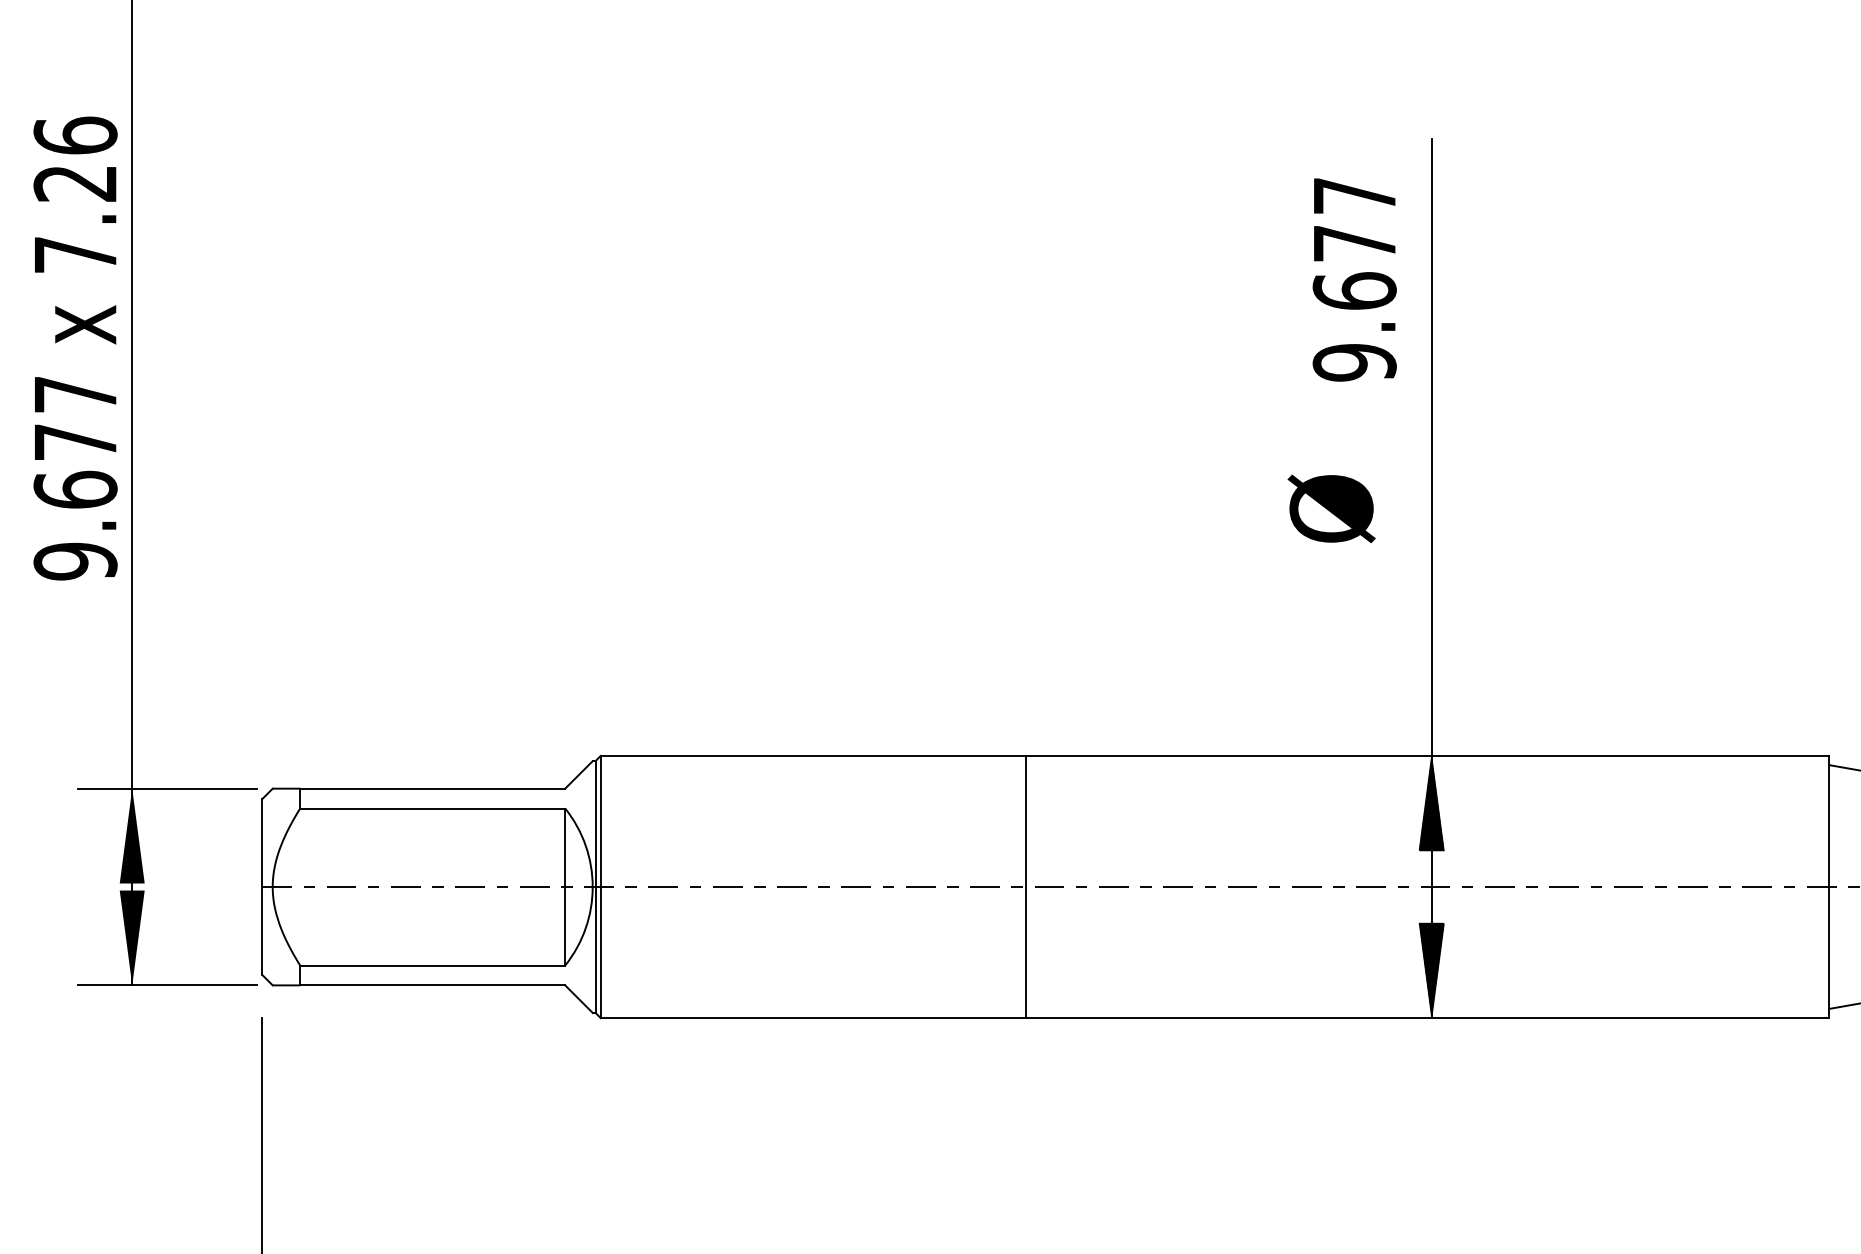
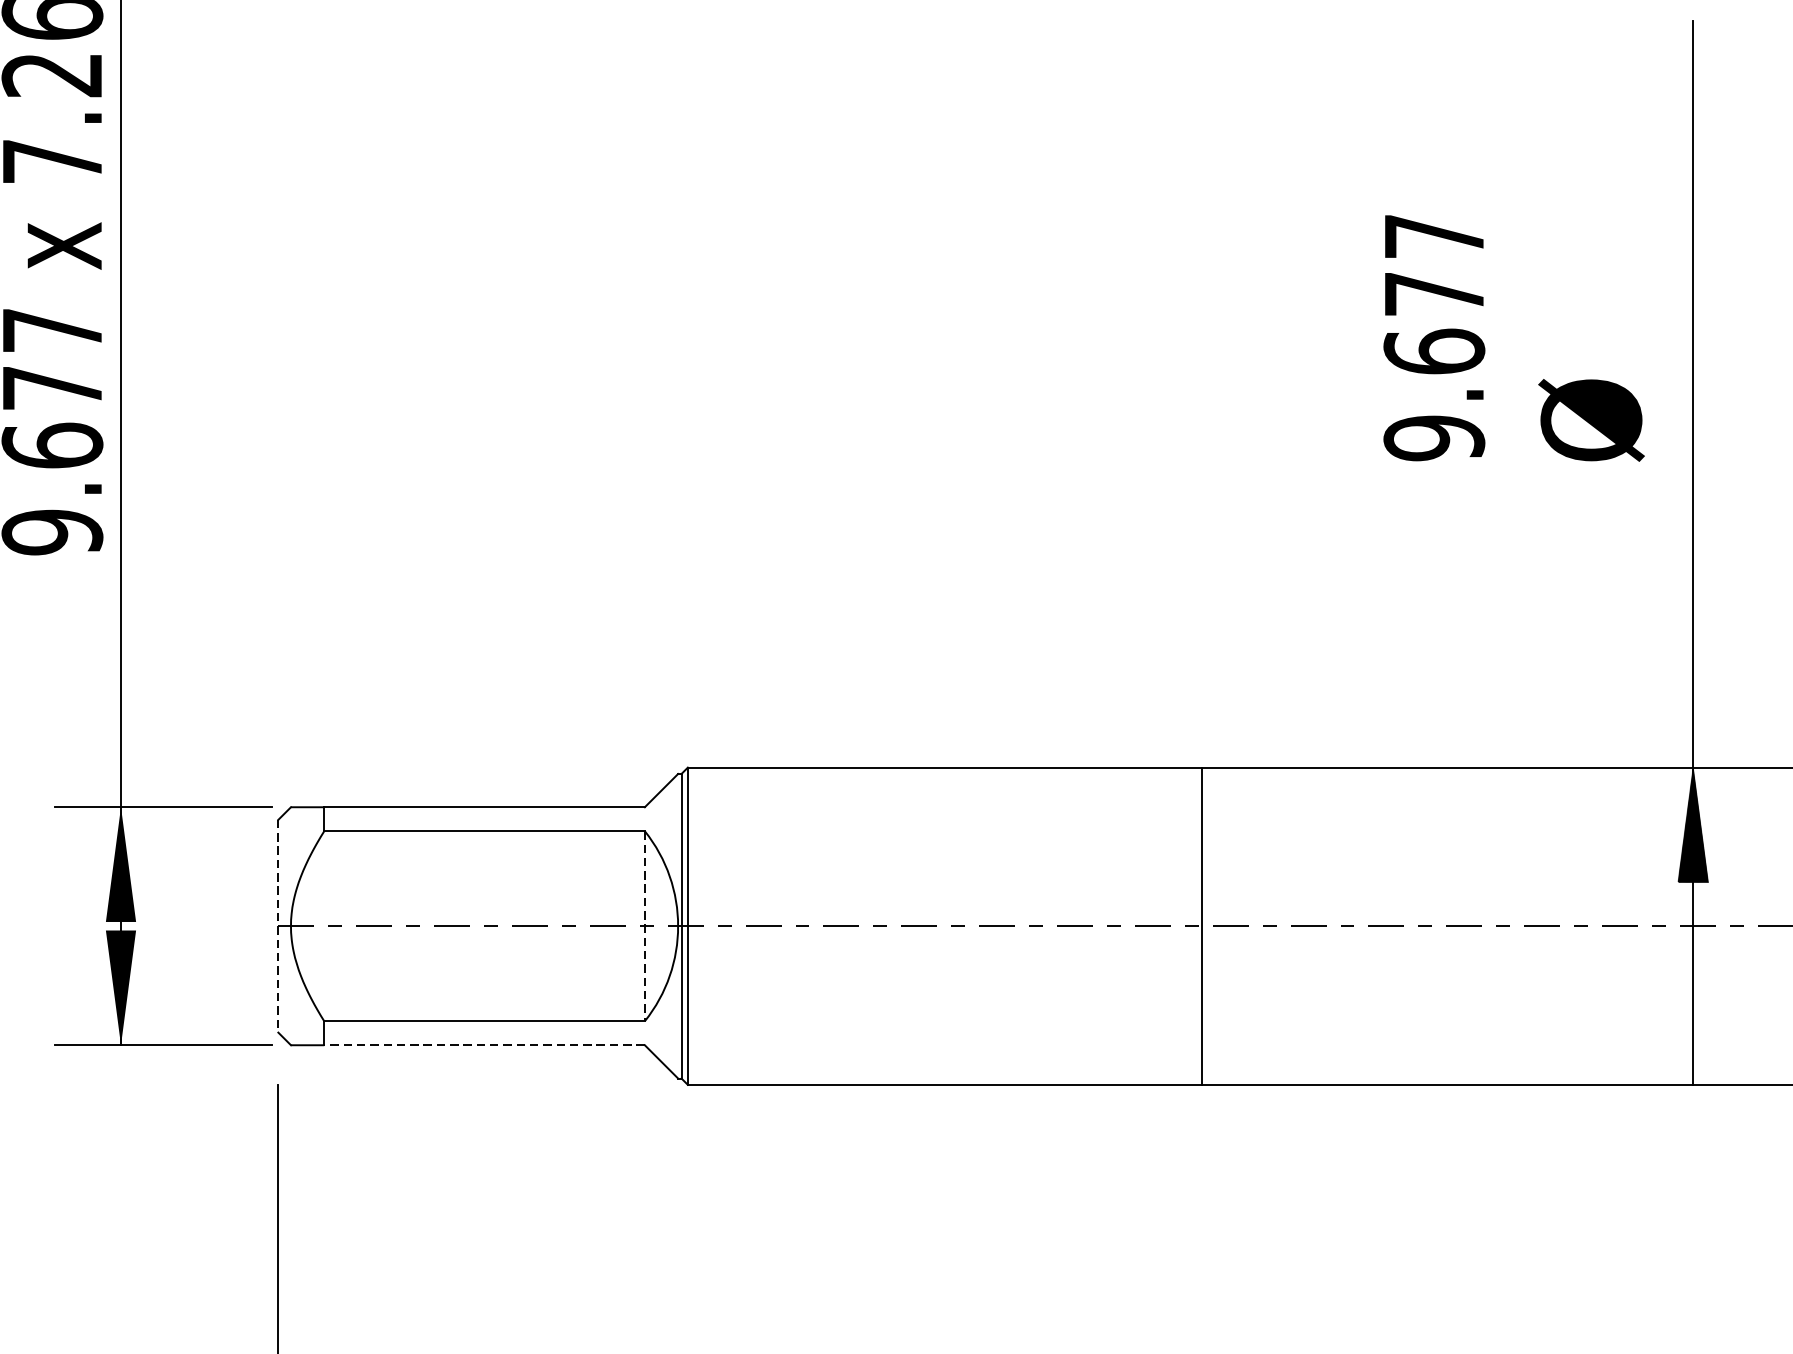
text: (1354, 279) -> (1434, 337), moved
text: (1331, 508) -> (1591, 419), moved
line: (262, 887) -> (278, 926), solid -> dashed
line: (565, 887) -> (645, 926), solid -> dashed
hatch: (1431, 970) -> (1692, 1027), removed
line: (432, 985) -> (484, 1045), solid -> dashed

